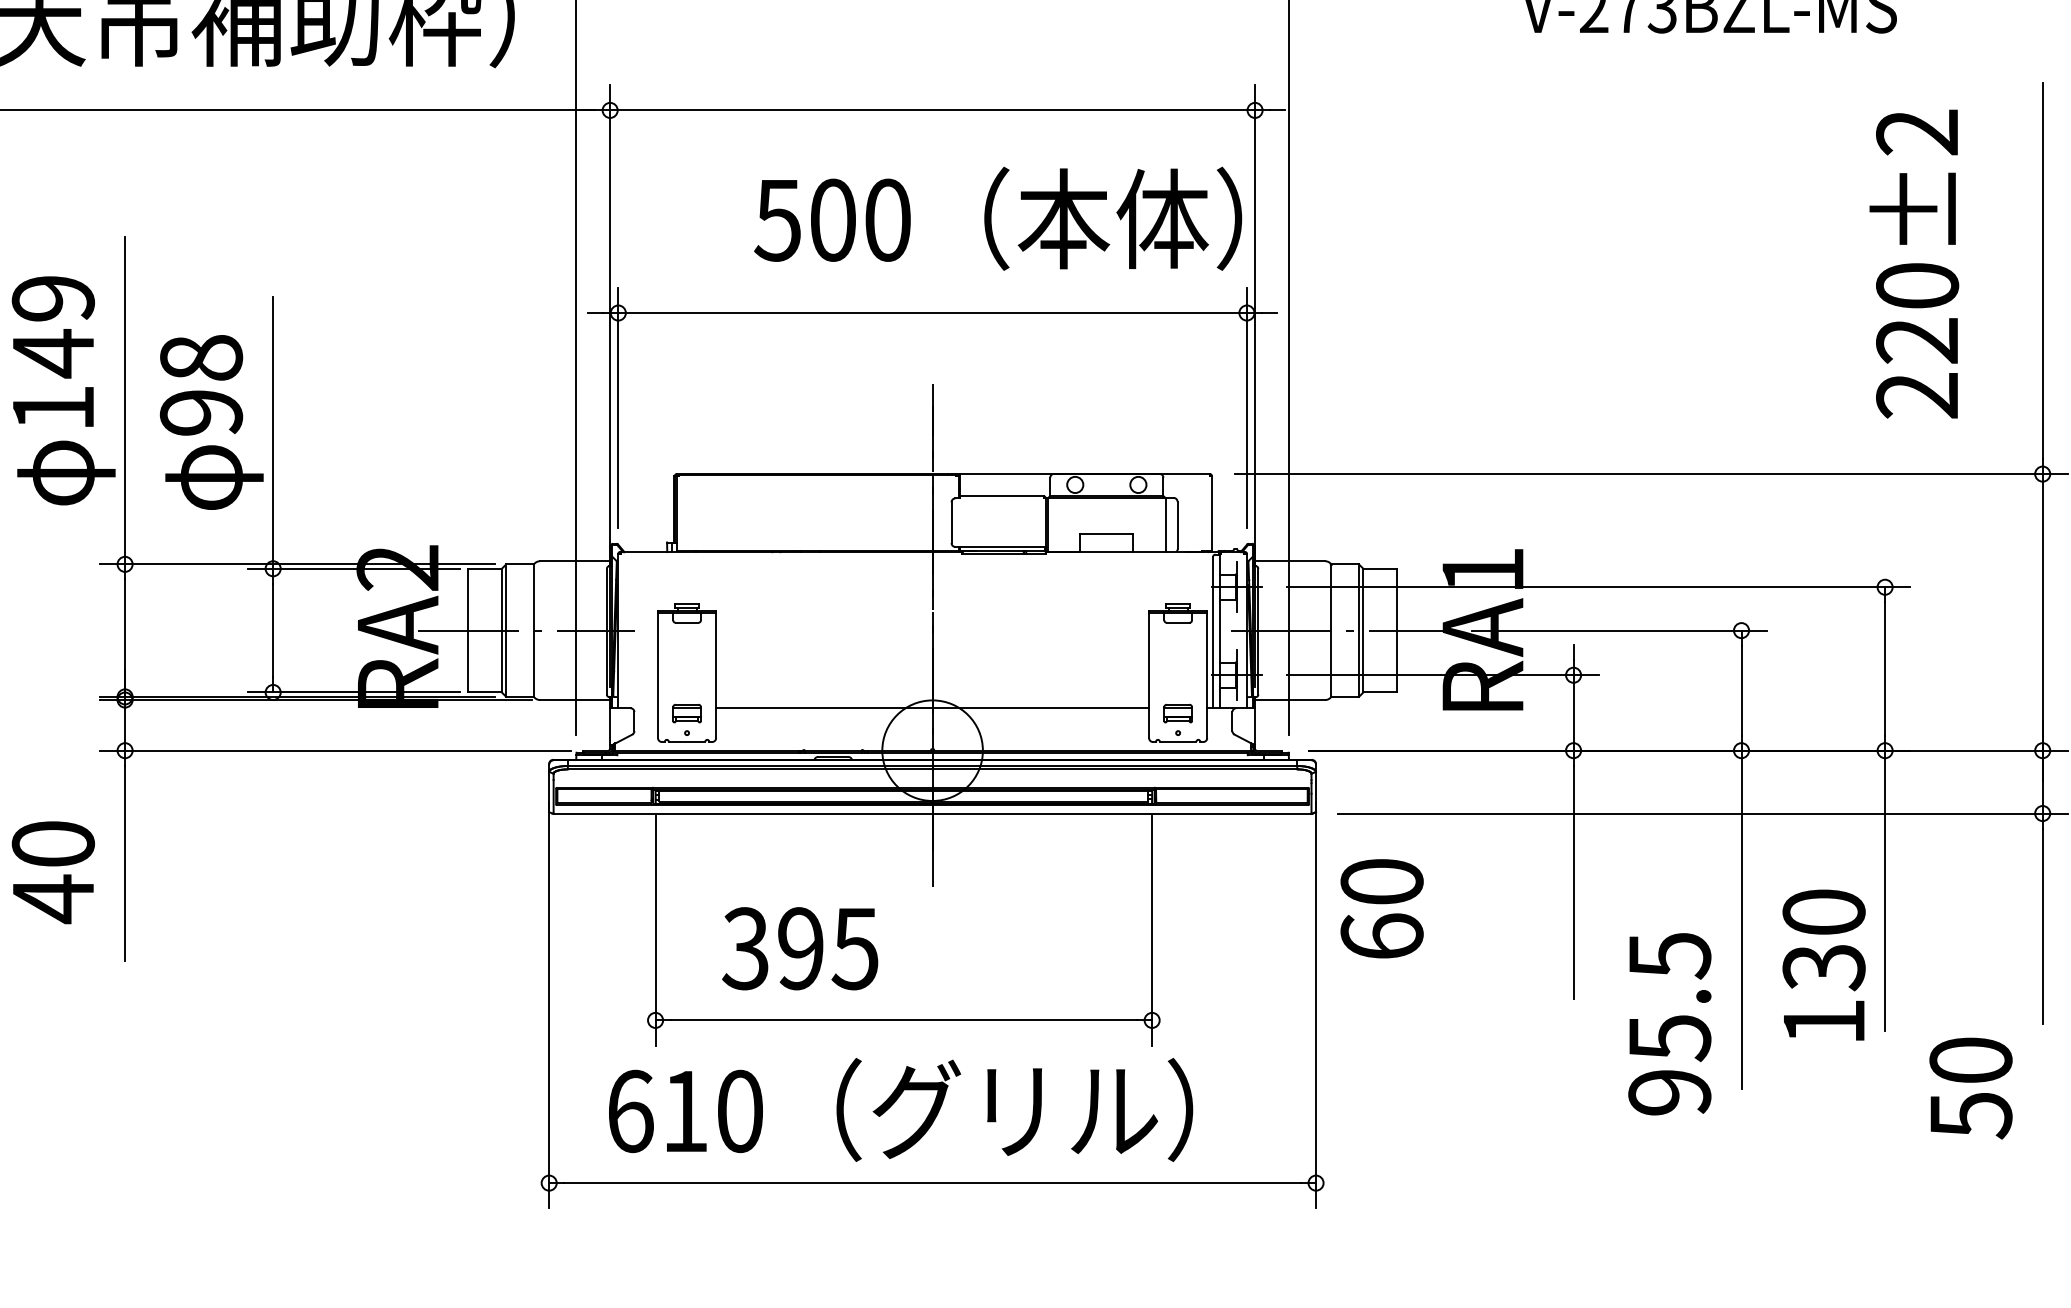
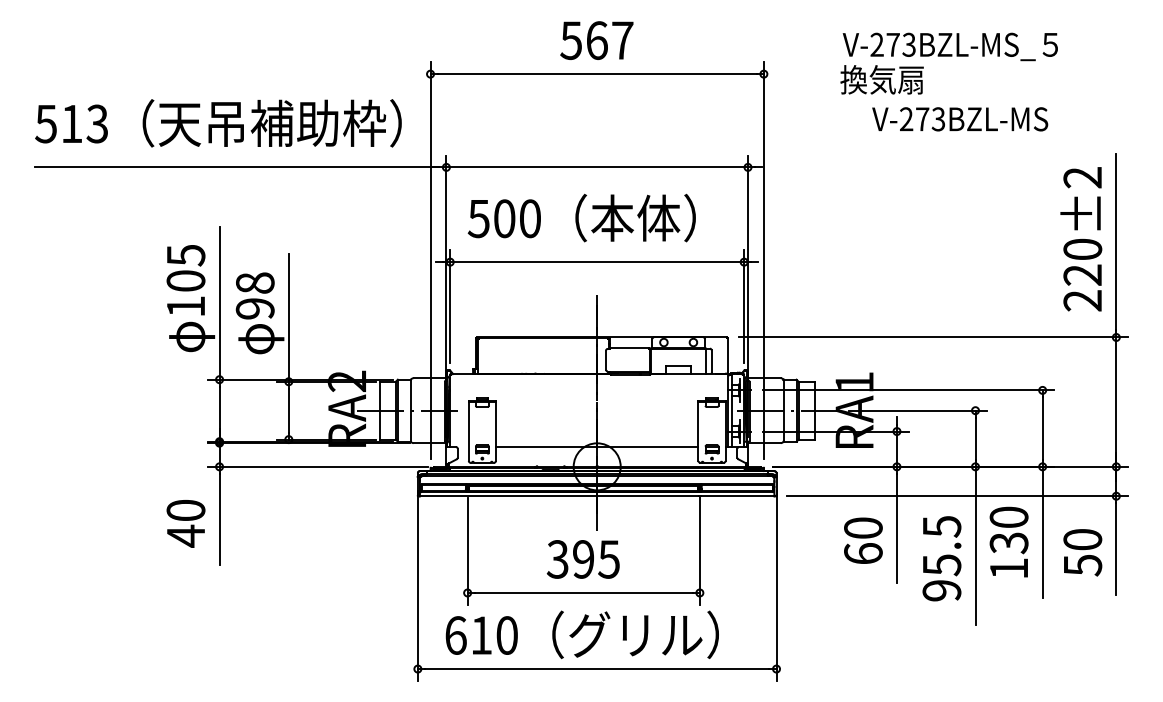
text: (997, 217) -> (581, 217), moved
text: (1914, 264) -> (1081, 239), moved
text: (52, 326) -> (185, 268), 149 -> 105
text: (1382, 908) -> (863, 540), moved
text: (798, 948) -> (582, 559), moved
text: (1822, 963) -> (1008, 541), moved
text: (1668, 1023) -> (941, 558), moved
text: (1970, 1087) -> (1082, 552), moved

